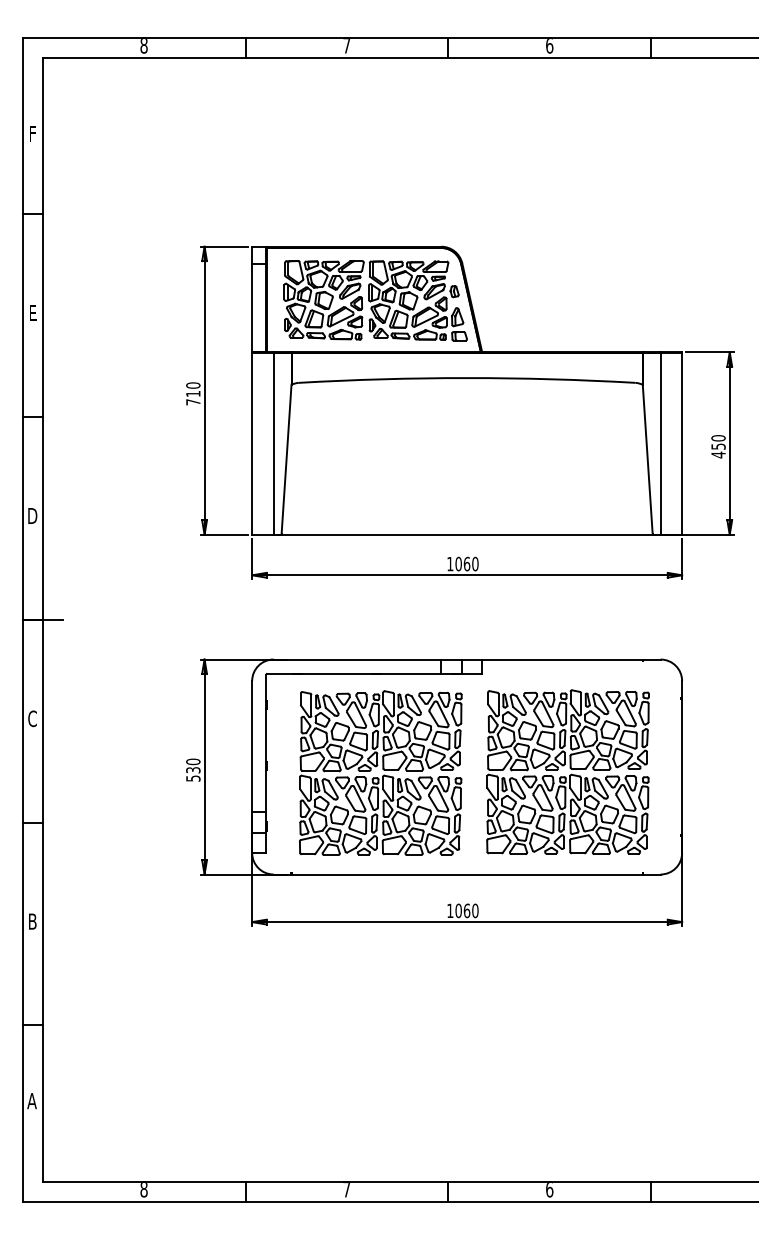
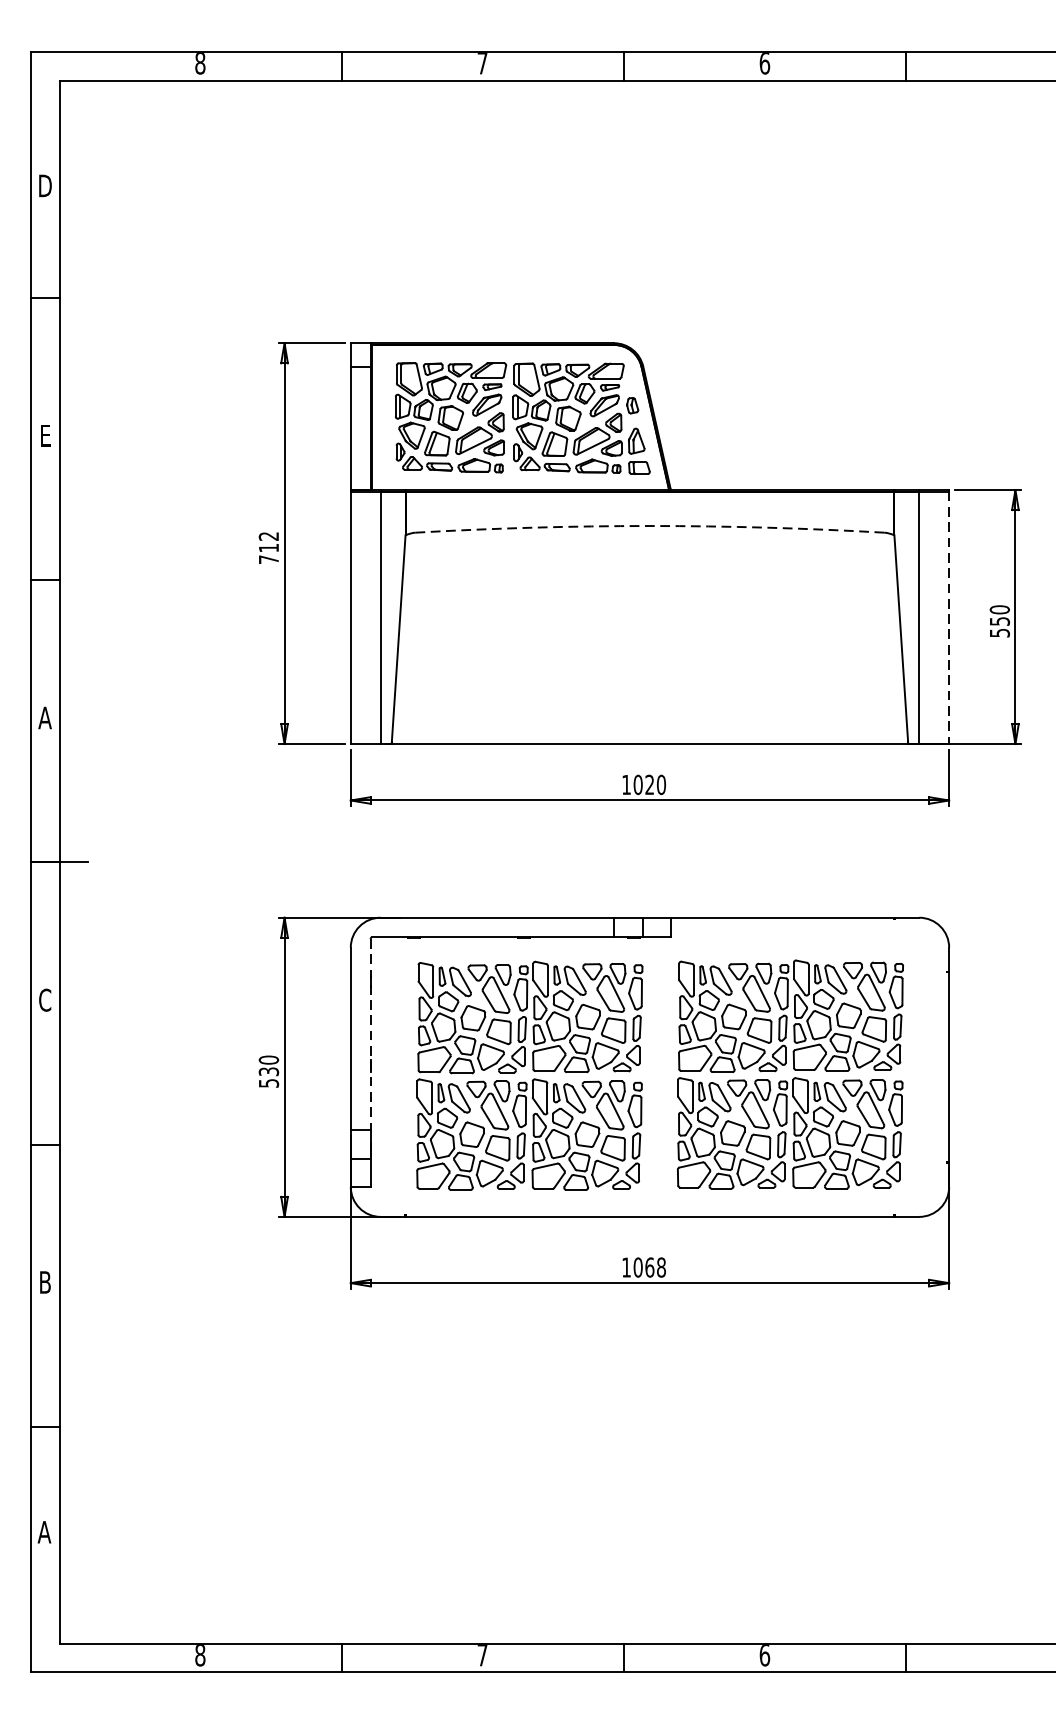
text: (32, 133) -> (45, 185), F -> D
arc: (467, 378) -> (650, 526), solid -> dashed
text: (193, 385) -> (269, 536), 710 -> 712
line: (682, 444) -> (949, 618), solid -> dashed
text: (718, 454) -> (999, 632), 450 -> 550
text: (32, 515) -> (45, 717), D -> A
text: (466, 563) -> (649, 784), 1060 -> 1020
line: (266, 743) -> (370, 1034), solid -> dashed
text: (475, 910) -> (661, 1266), 1060 -> 1068

